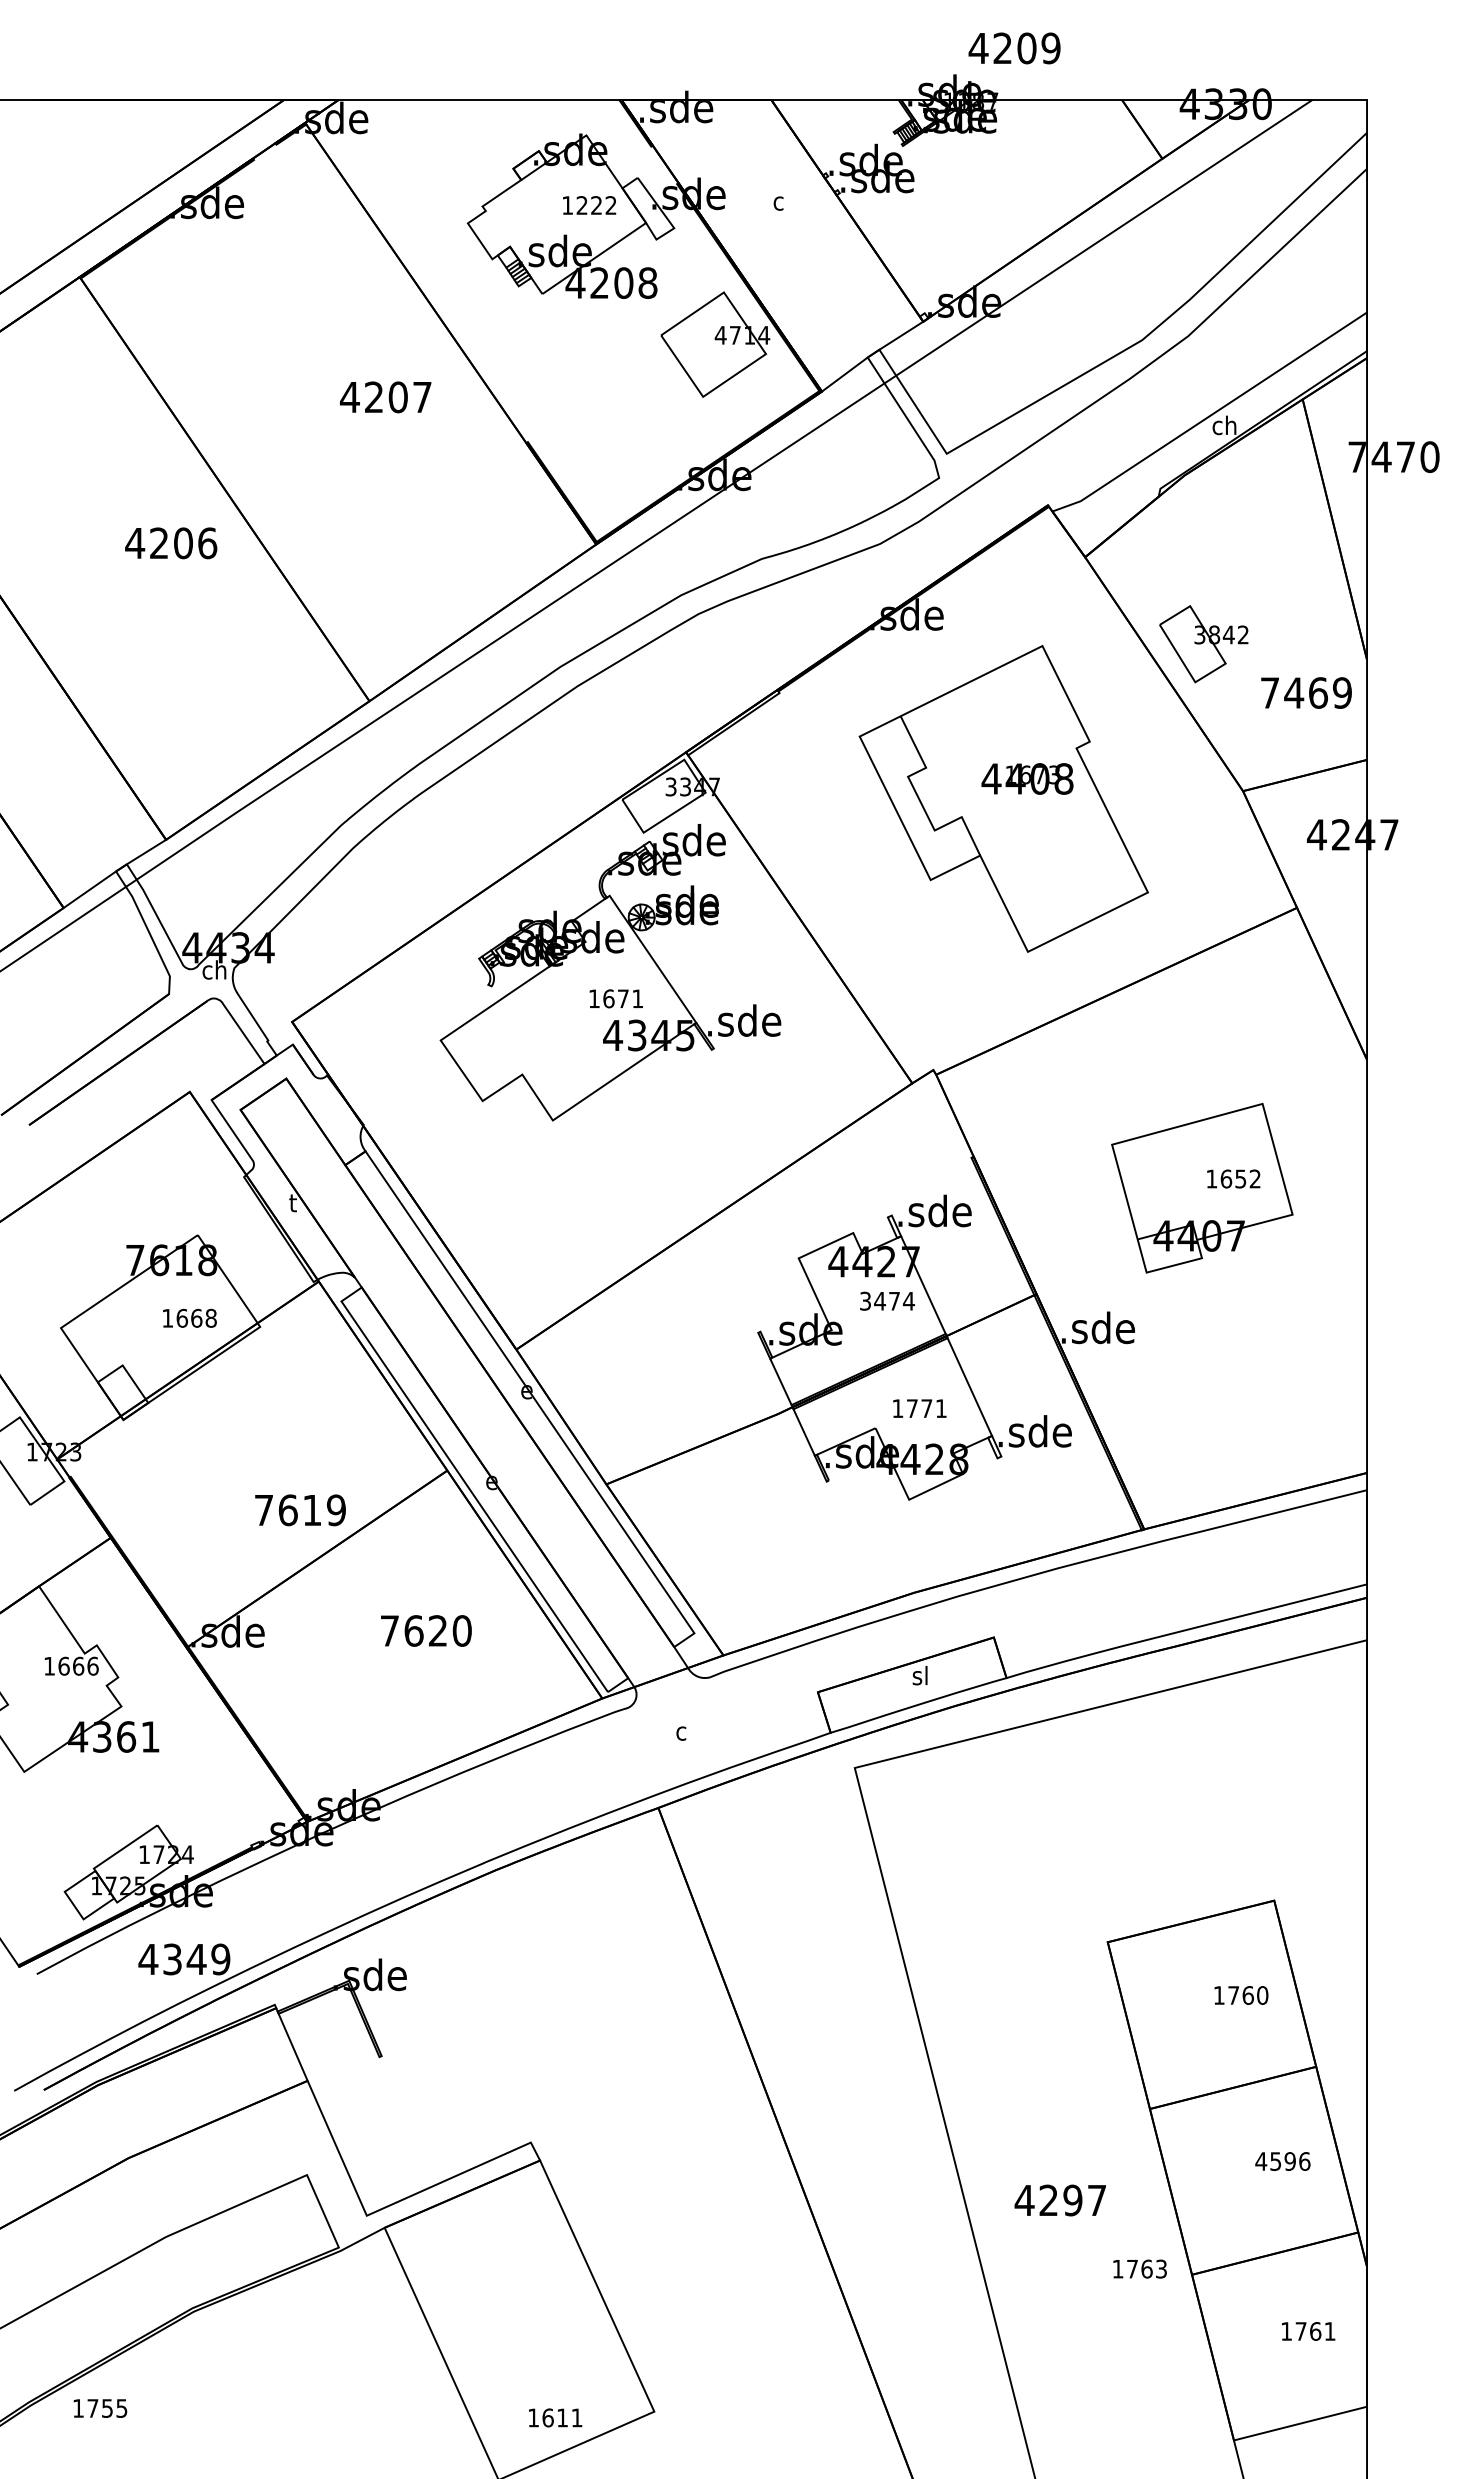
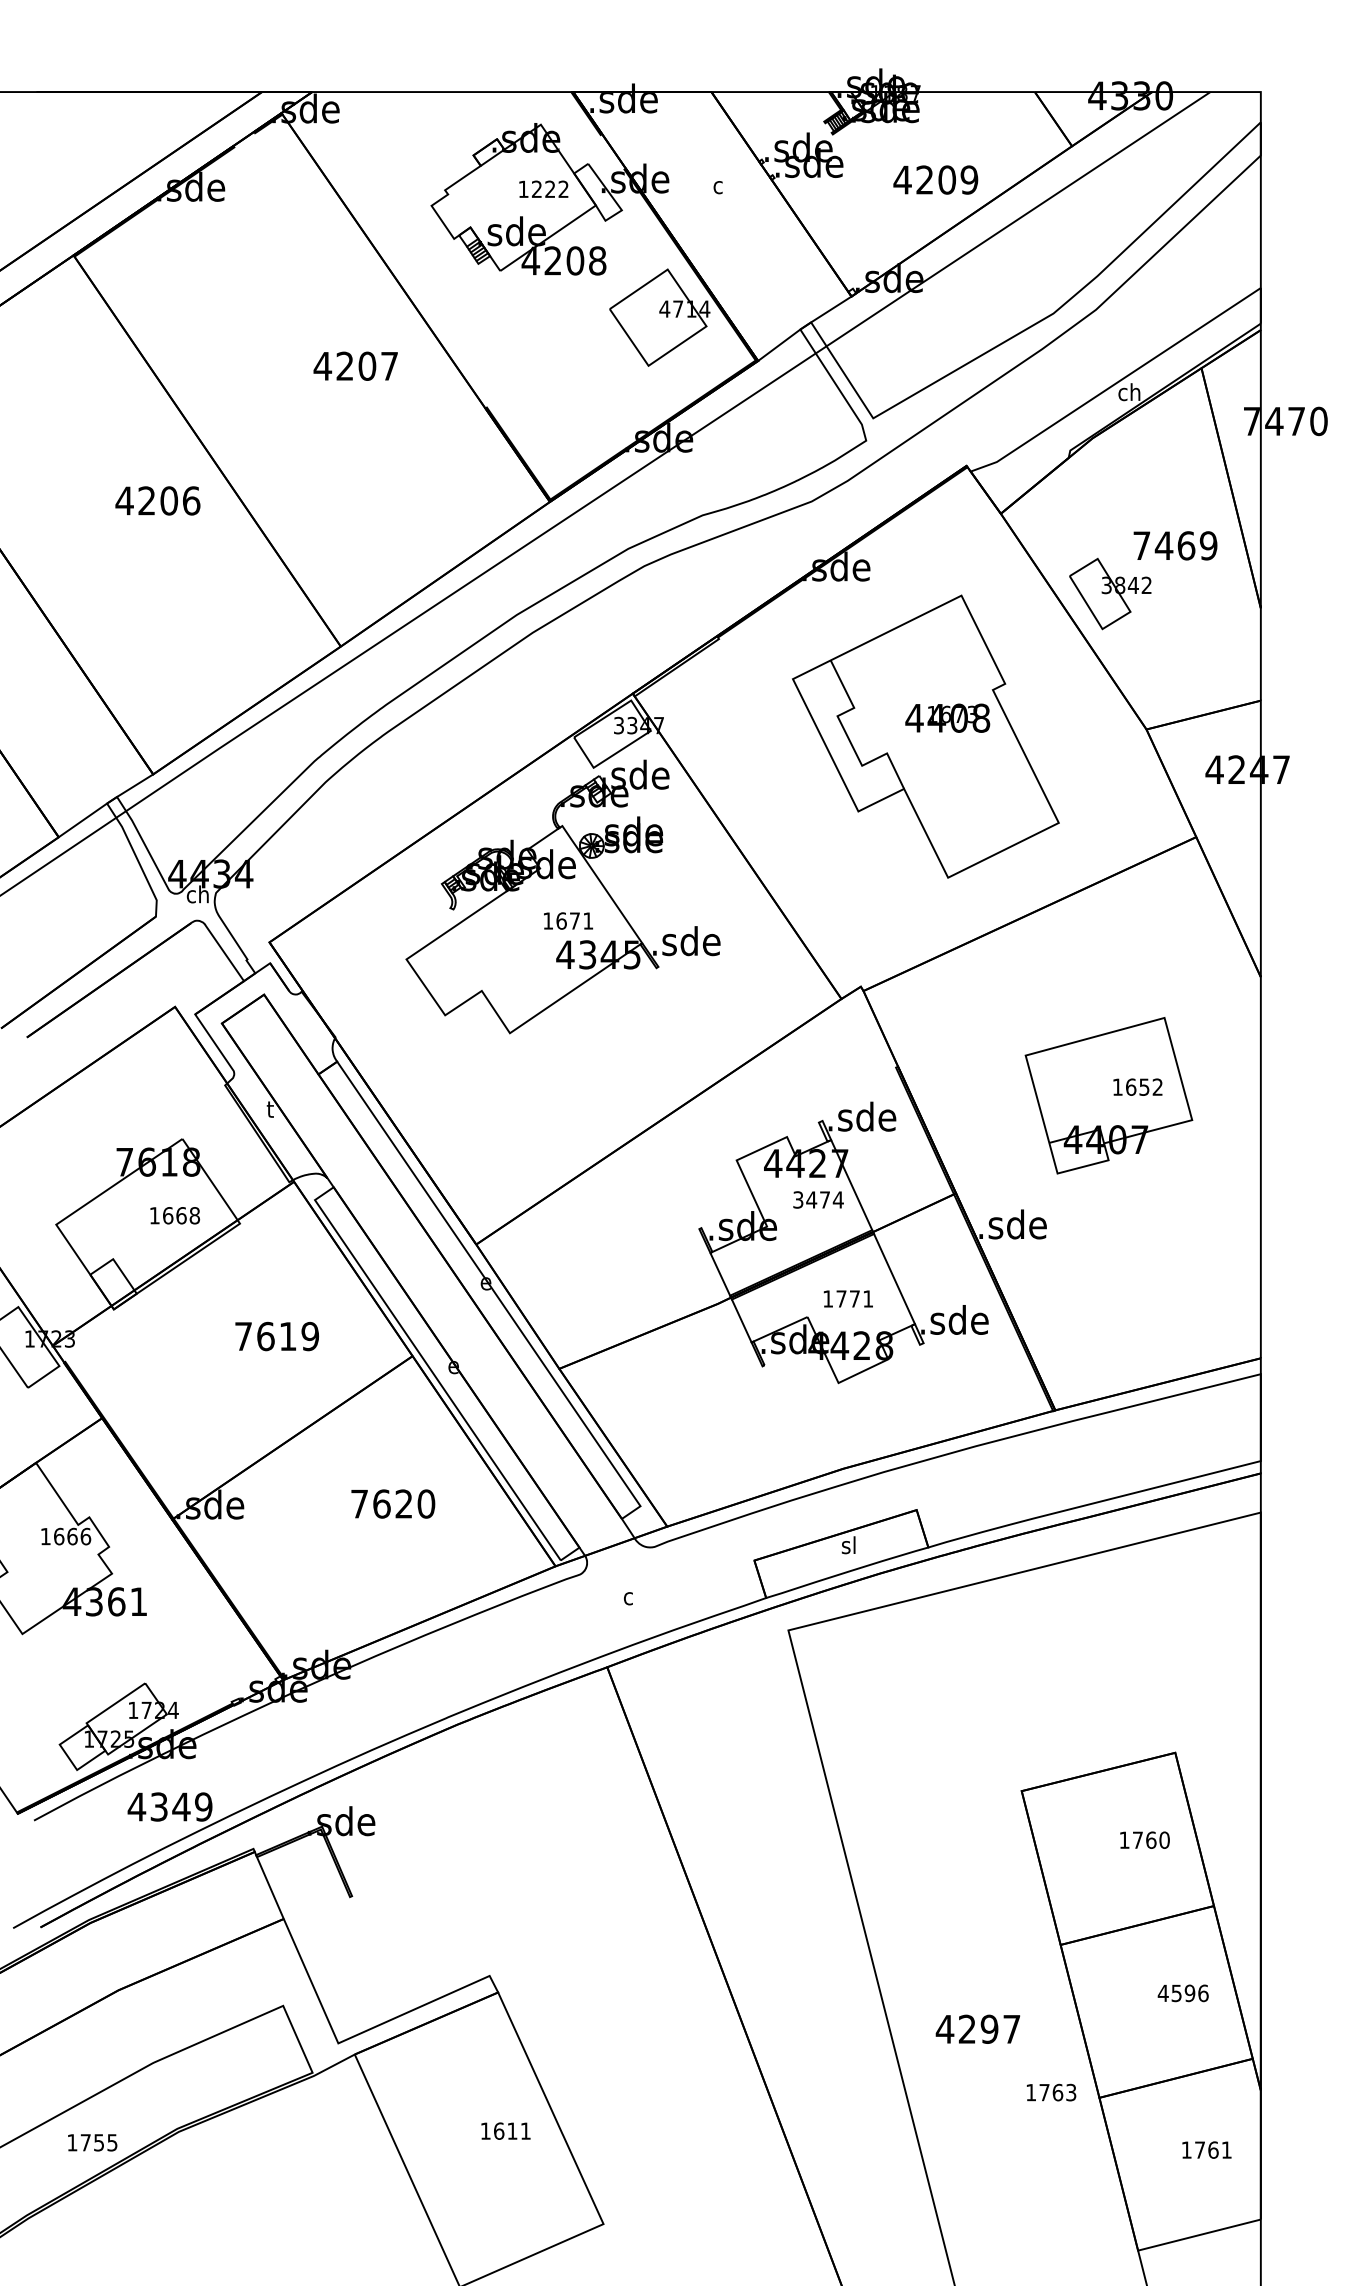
text: (1014, 48) -> (935, 180), moved
text: (1306, 692) -> (1175, 545), moved
text: (300, 1510) -> (277, 1336), moved
text: (100, 2408) -> (92, 2142), moved
text: (555, 2417) -> (505, 2130), moved

